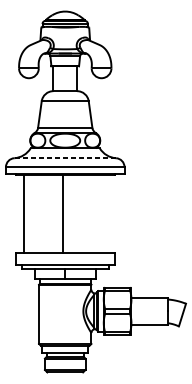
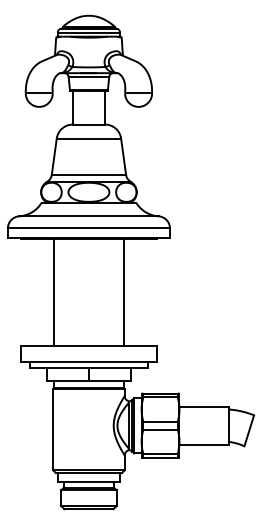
line: (64, 158) -> (88, 216), dashed -> solid
line: (23, 213) -> (54, 292), moved
line: (62, 213) -> (123, 292), moved

